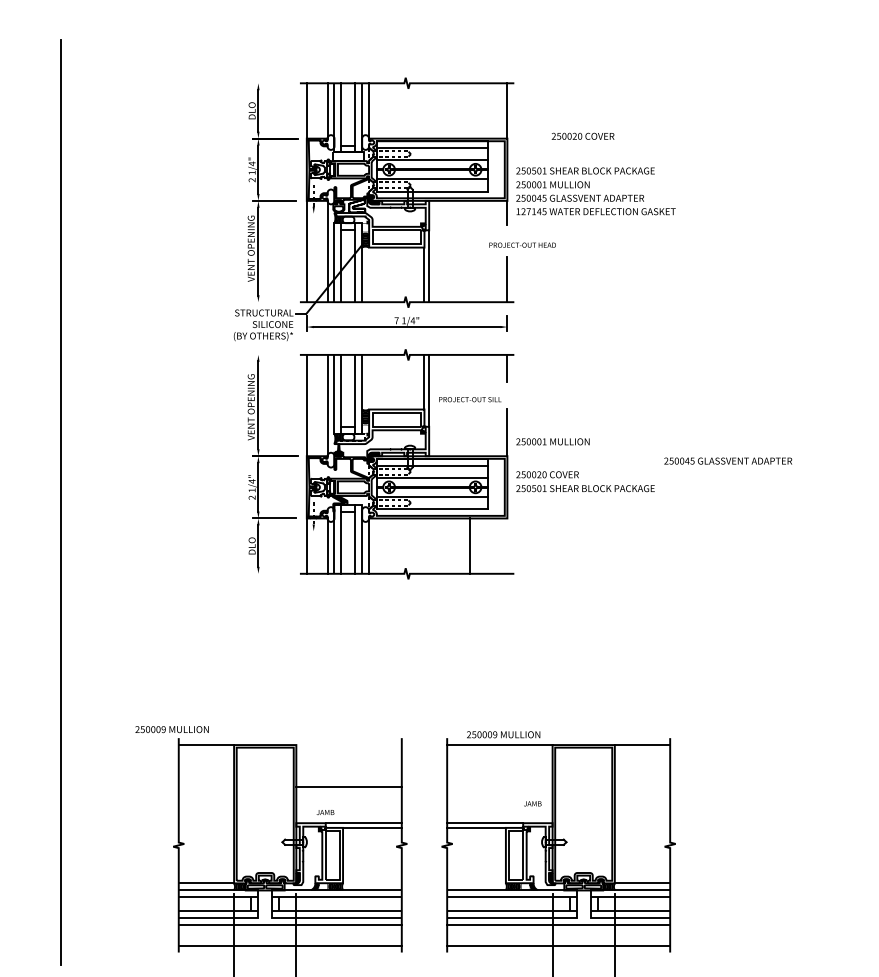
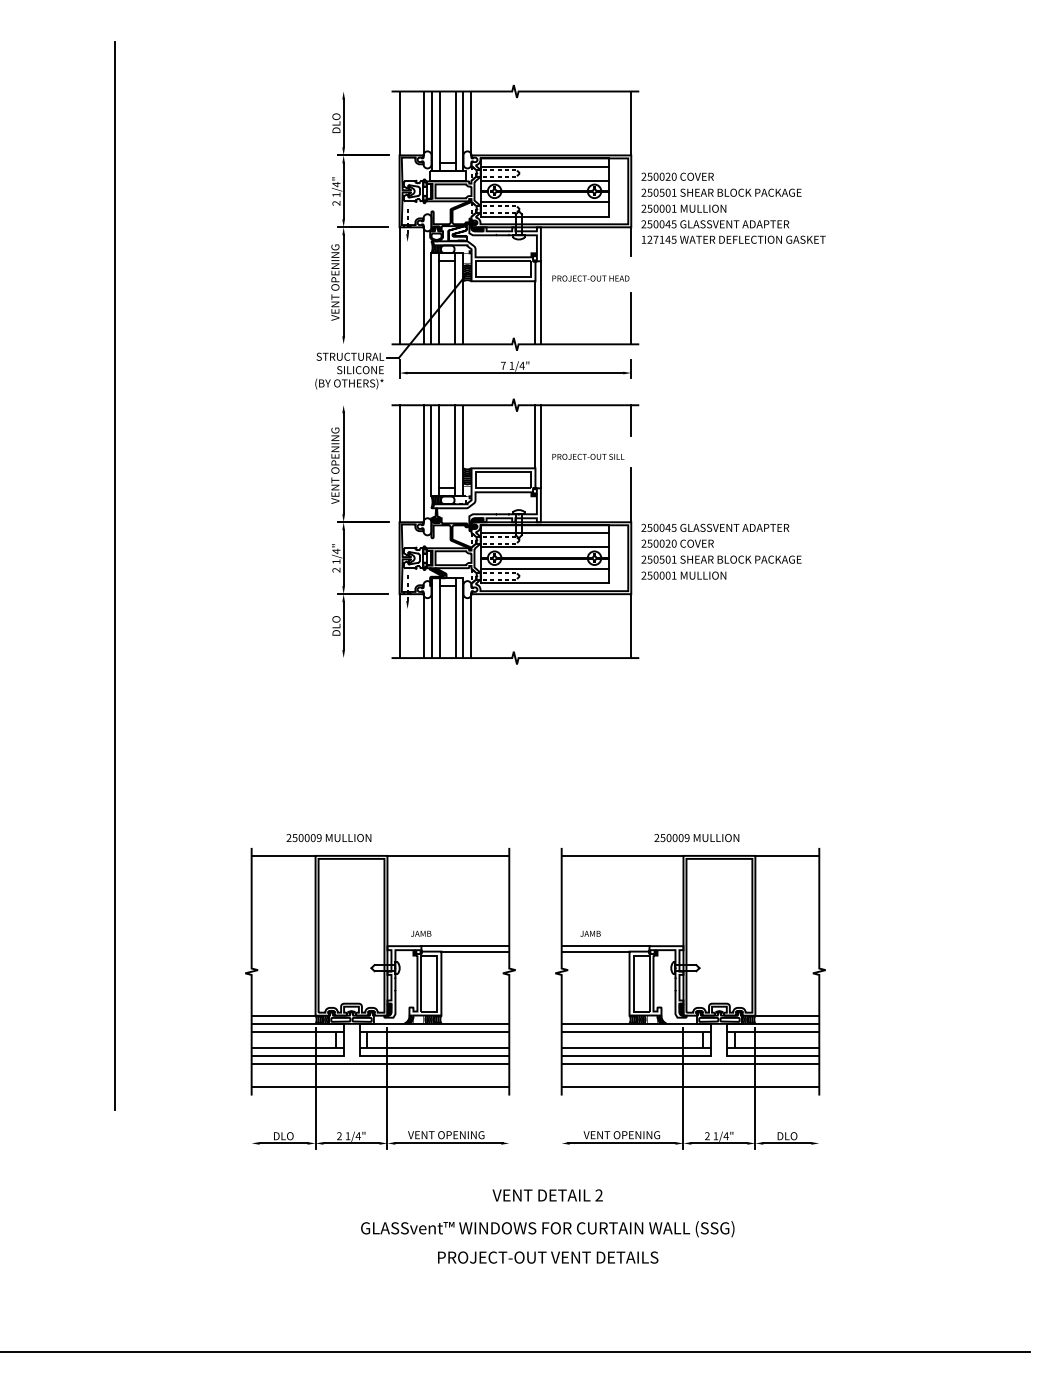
text: (582, 136) -> (677, 176), moved
text: (522, 245) -> (590, 278), moved
text: (552, 441) -> (683, 575), moved
text: (728, 460) -> (715, 527), moved
line: (470, 546) -> (631, 626), moved
text: (171, 729) -> (328, 838), moved
text: (503, 735) -> (696, 838), moved
line: (349, 786) -> (448, 855), moved
text: (532, 803) -> (590, 933), moved

